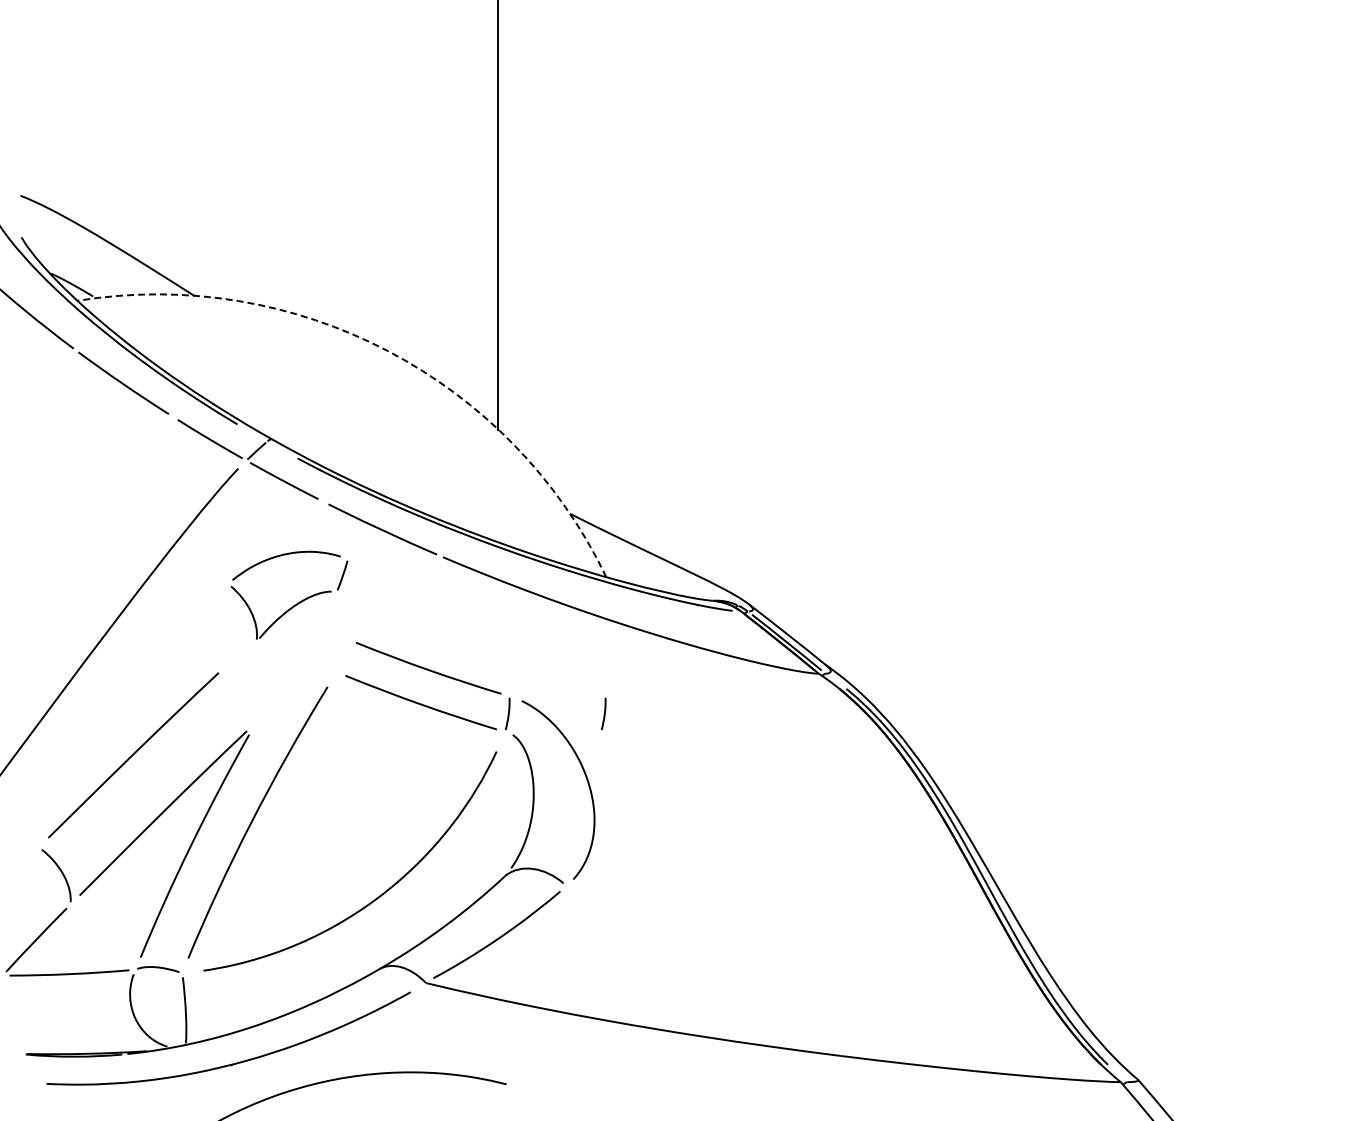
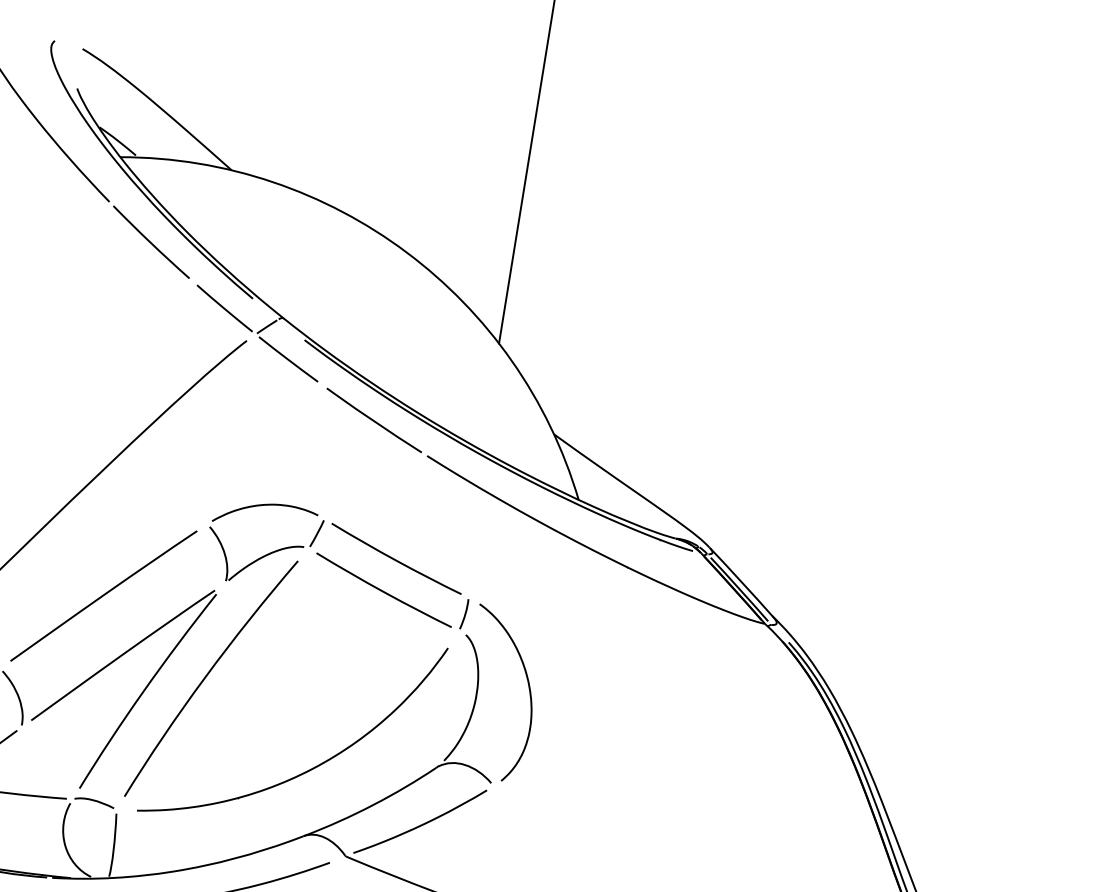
arc: (387, 351) -> (406, 252), dashed -> solid
part: (294, 604) -> (267, 553), moved
curve: (604, 713) -> (556, 628), removed

